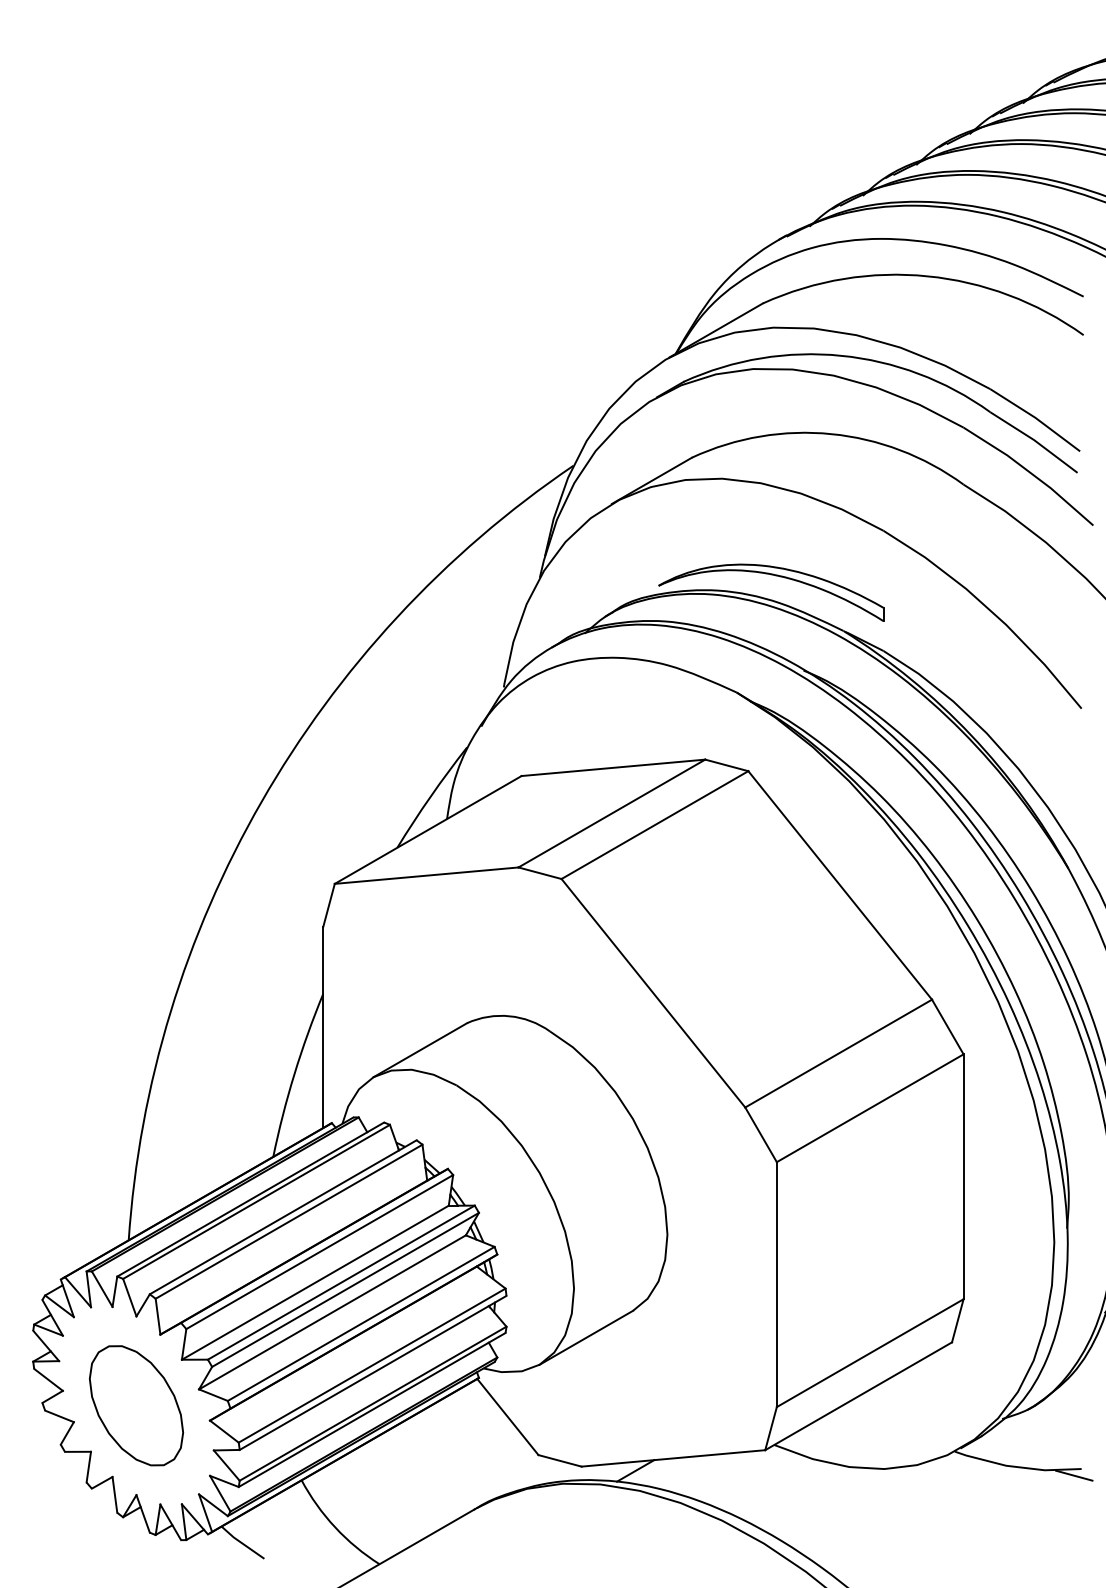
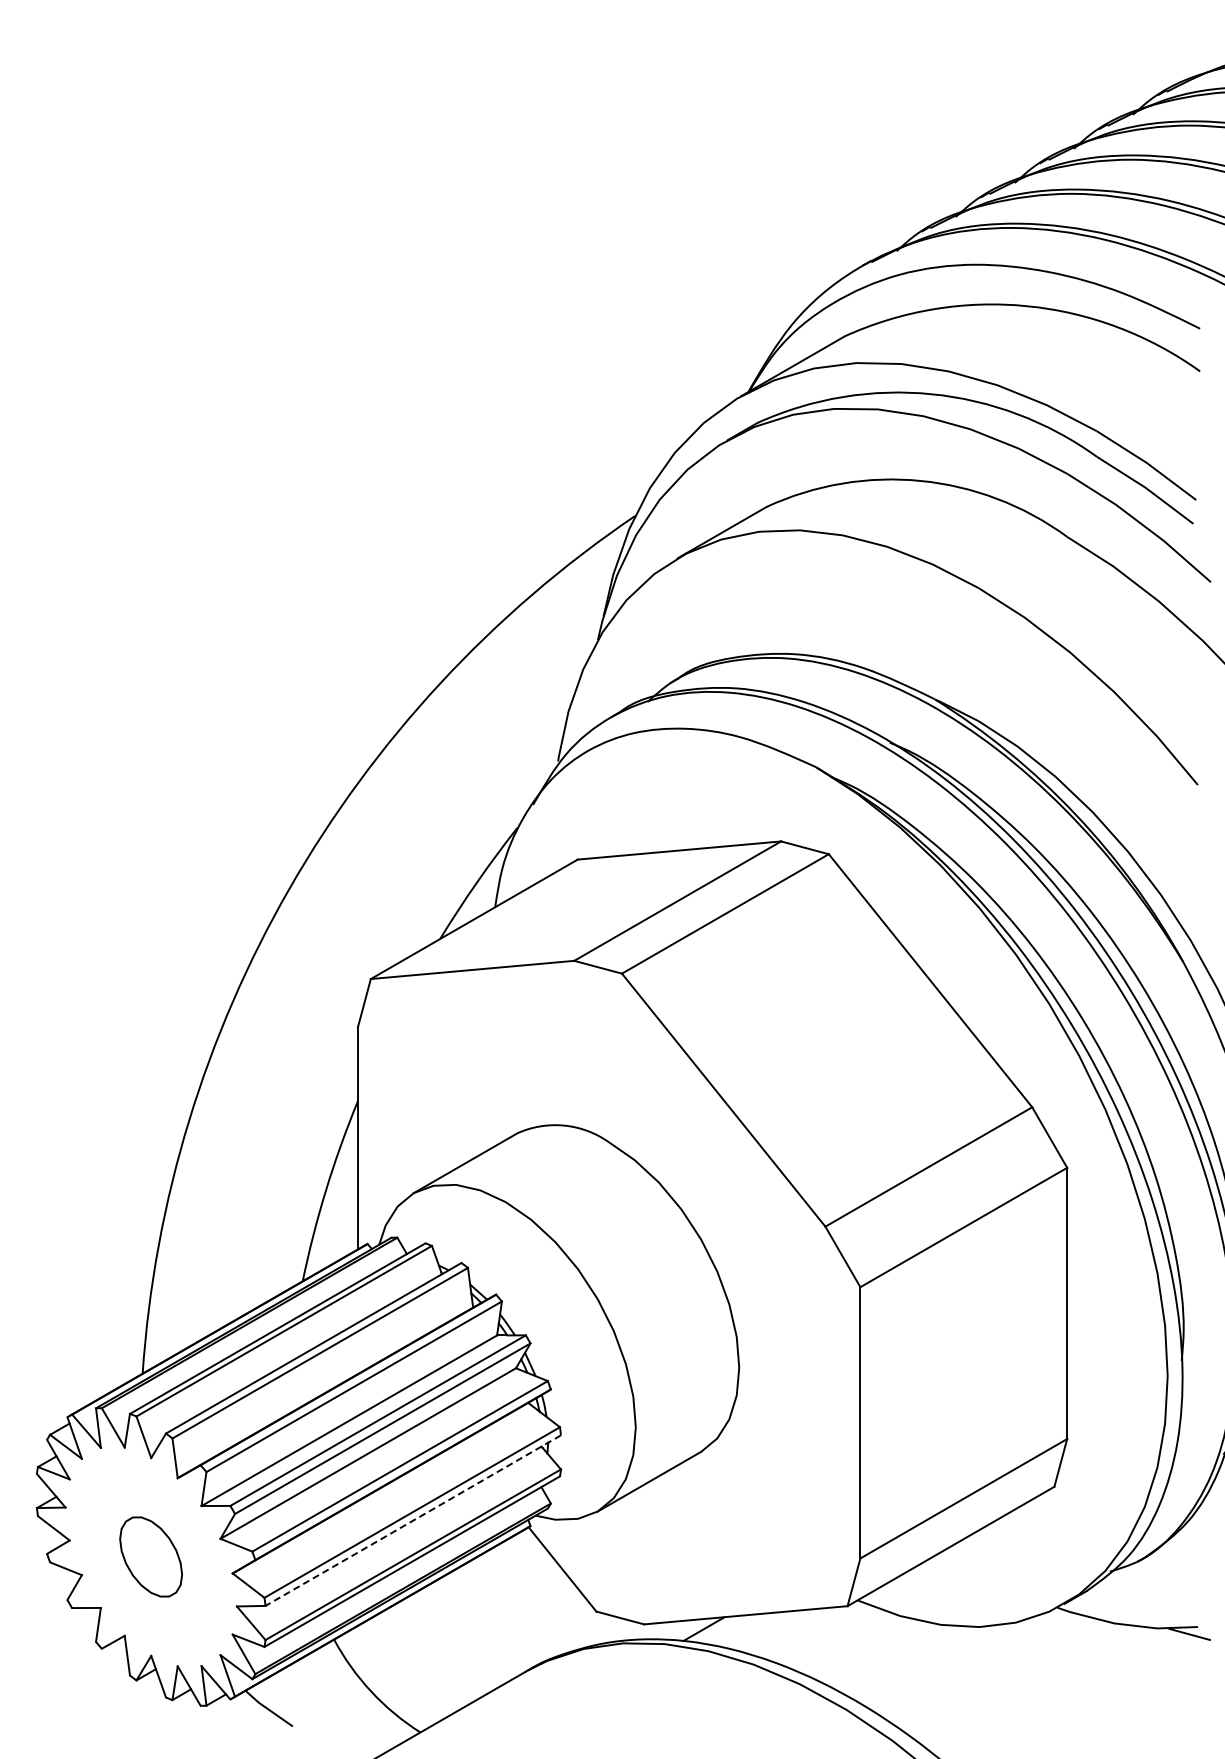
part: (776, 576) -> (859, 638), removed
line: (373, 1372) -> (413, 1520), solid -> dashed
part: (135, 1405) -> (150, 1556), size x0.6

